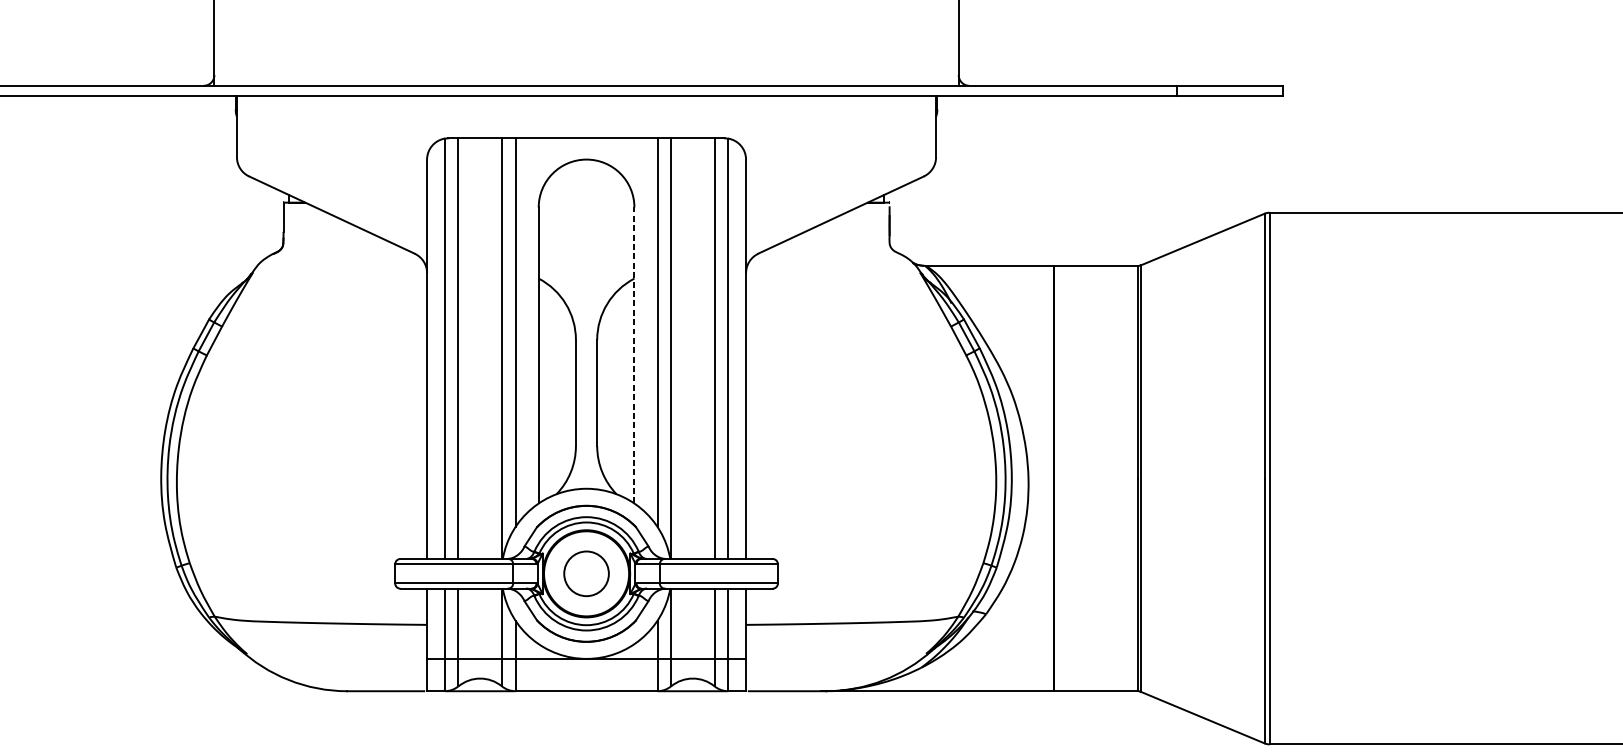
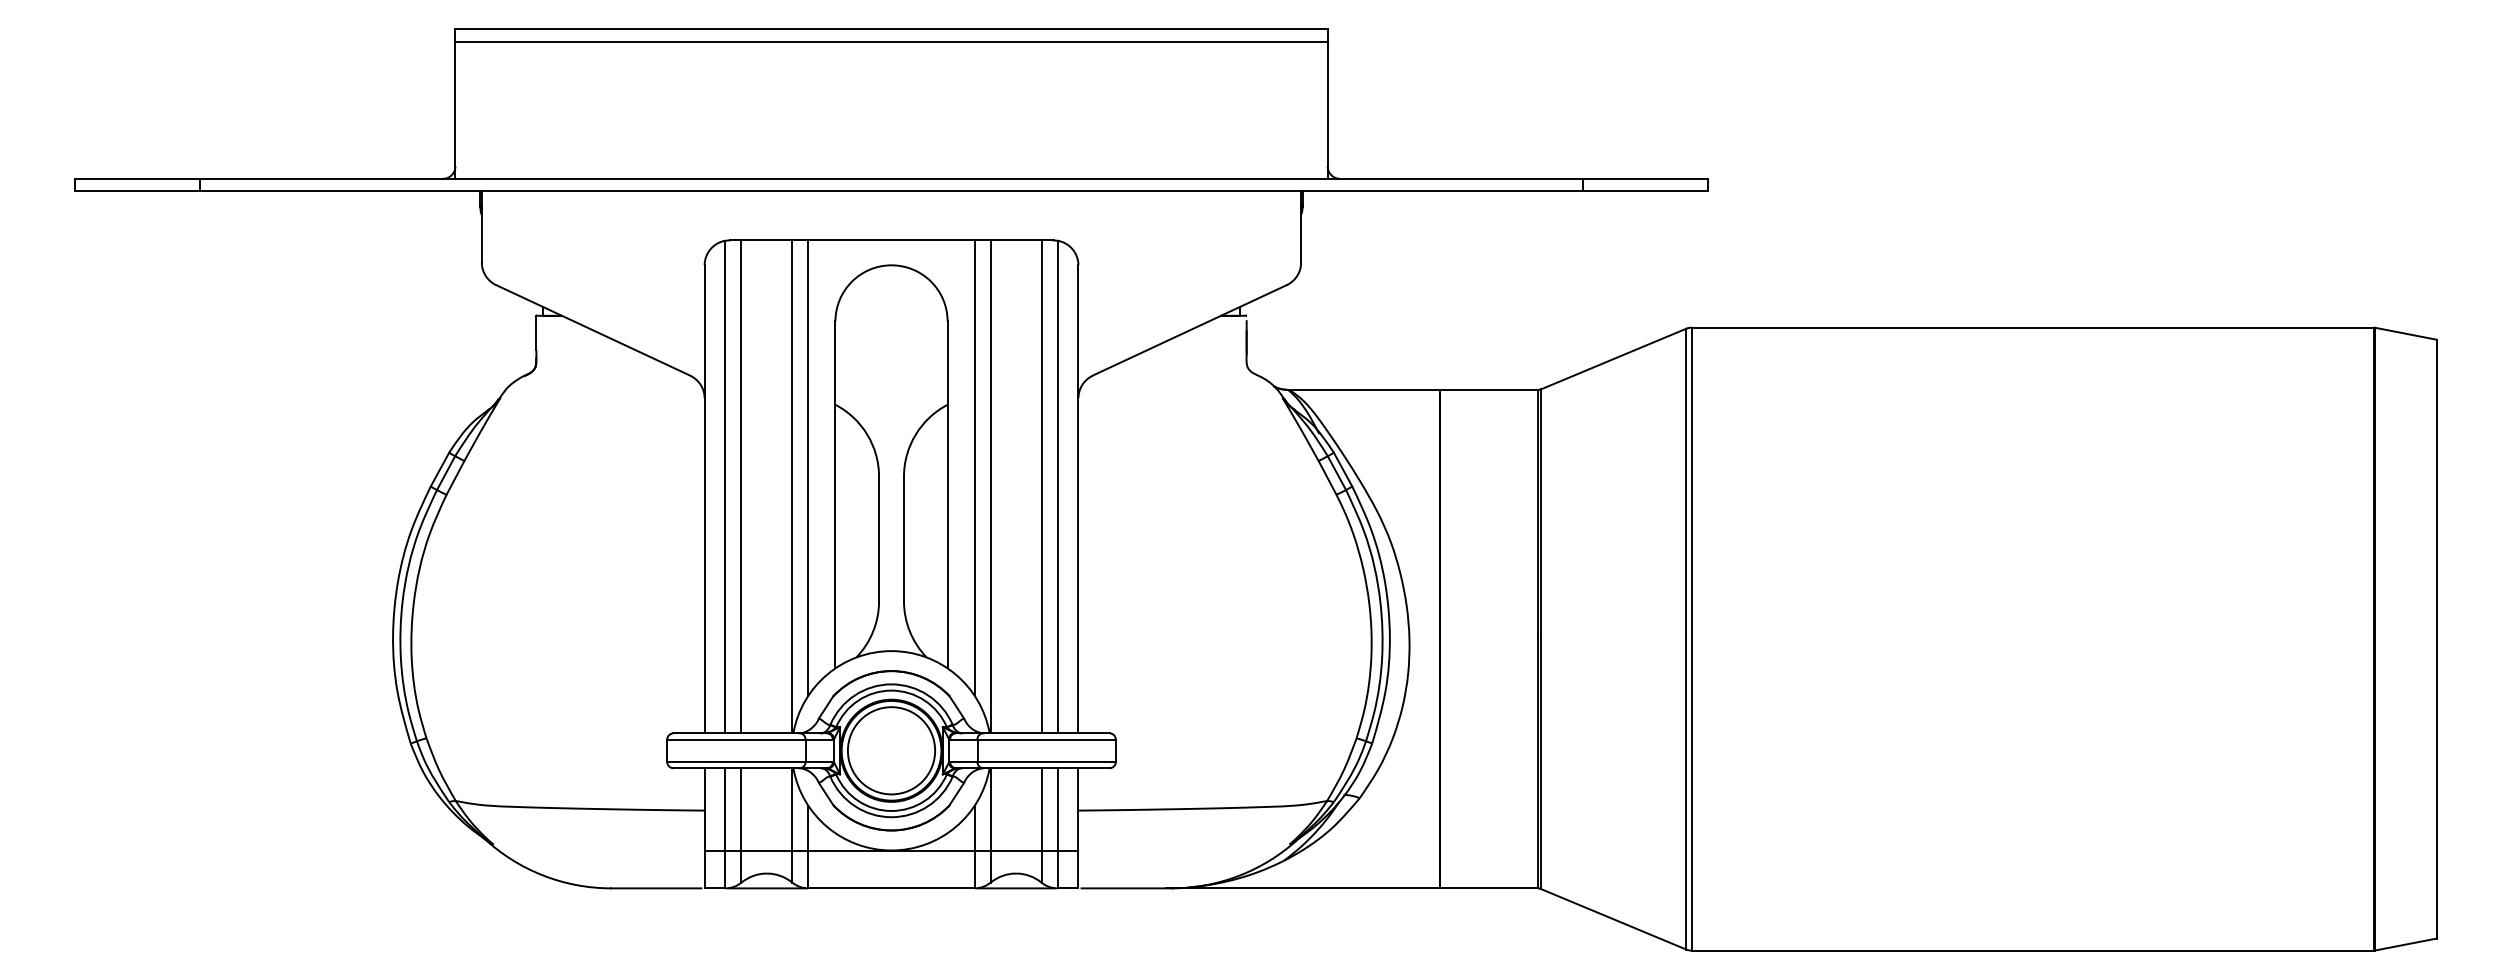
line: (634, 355) -> (947, 494), dashed -> solid
circle: (586, 573) -> (891, 750), size x1.67

